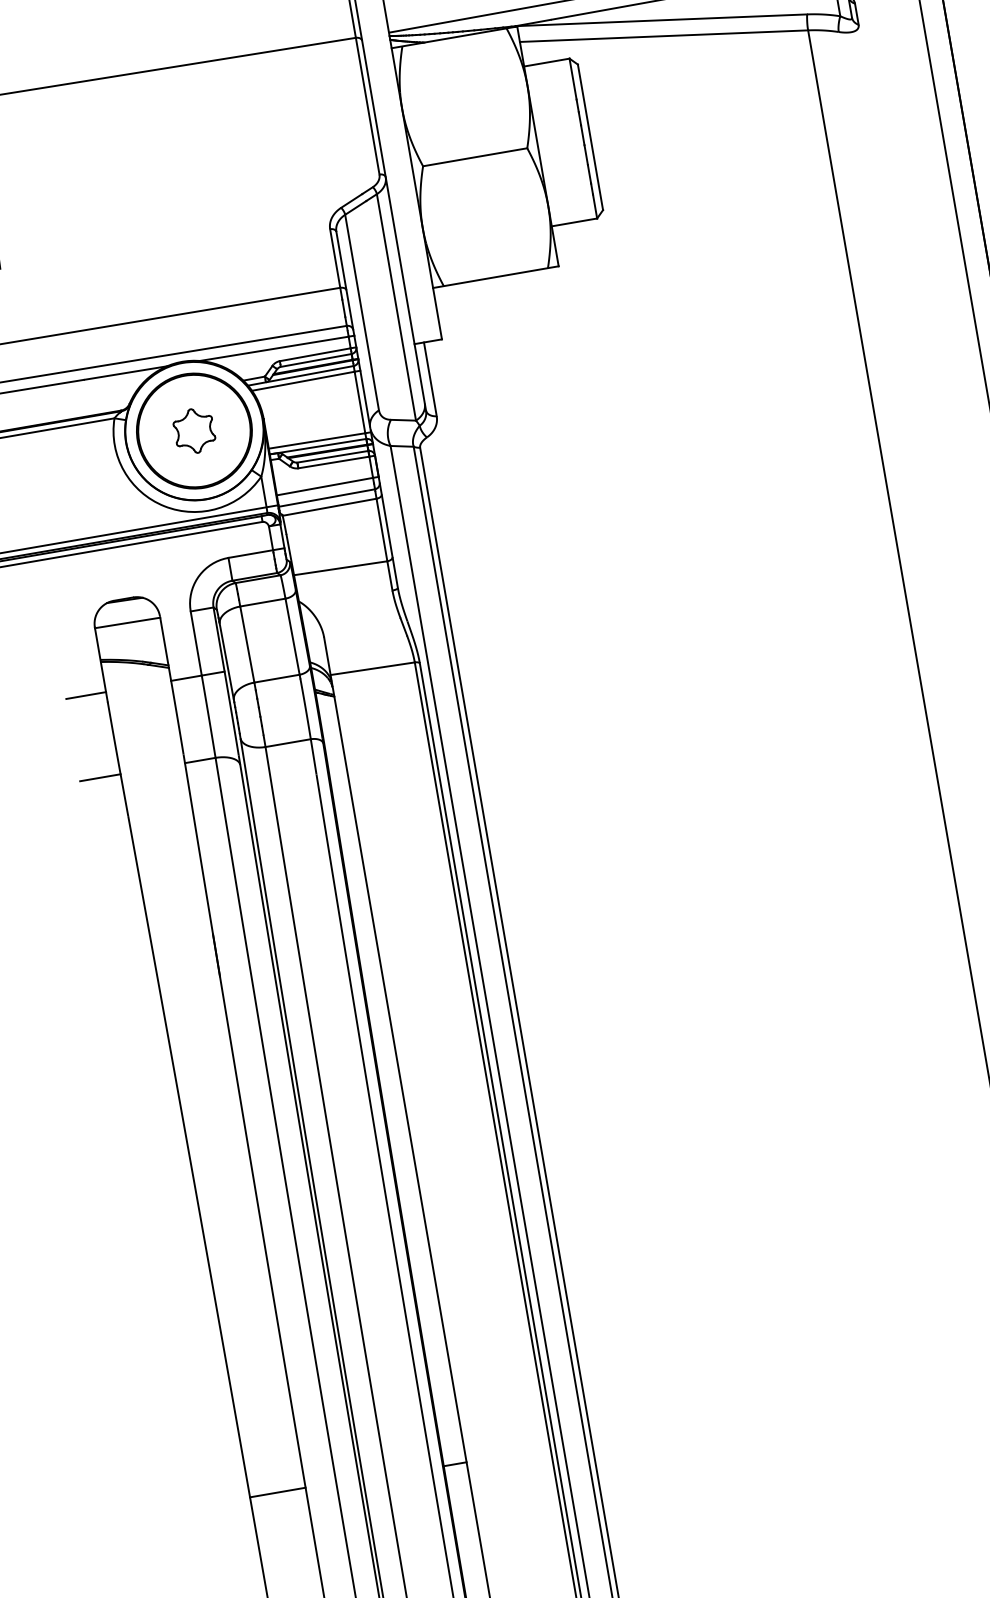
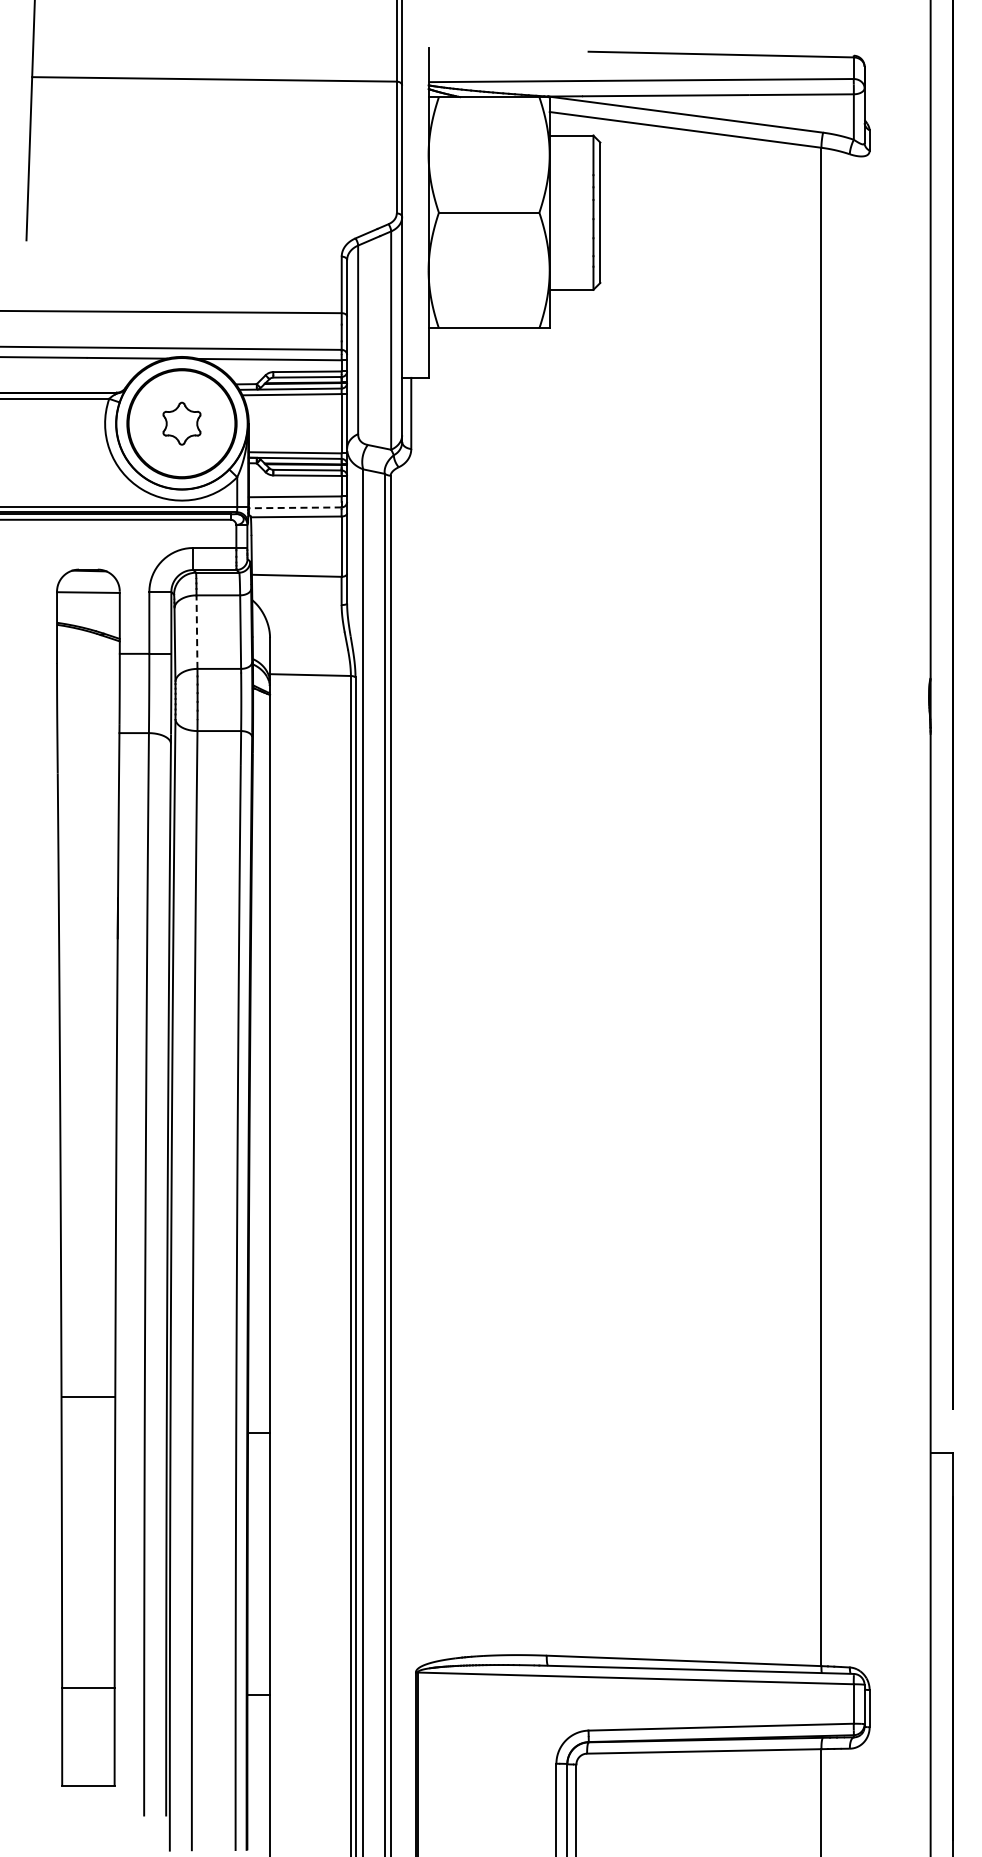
line: (326, 497) -> (294, 507), solid -> dashed
line: (247, 644) -> (197, 632), solid -> dashed
line: (85, 695) -> (37, 653), removed
line: (100, 778) -> (37, 733), removed
line: (277, 1492) -> (88, 1397), moved

